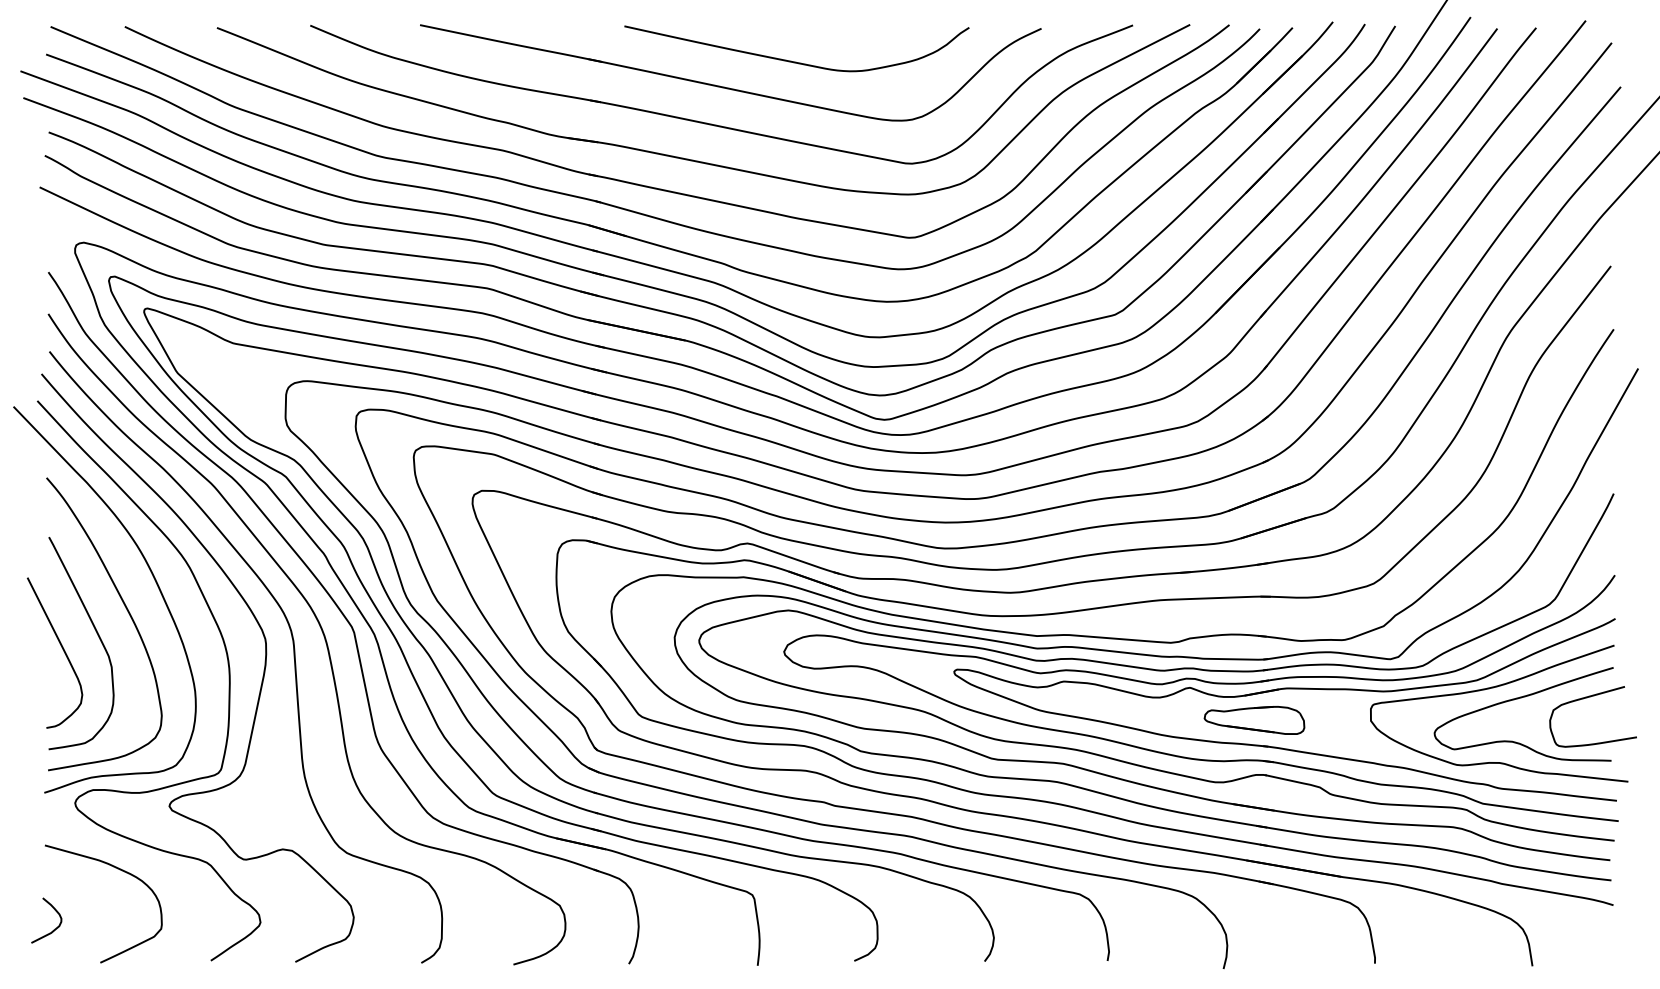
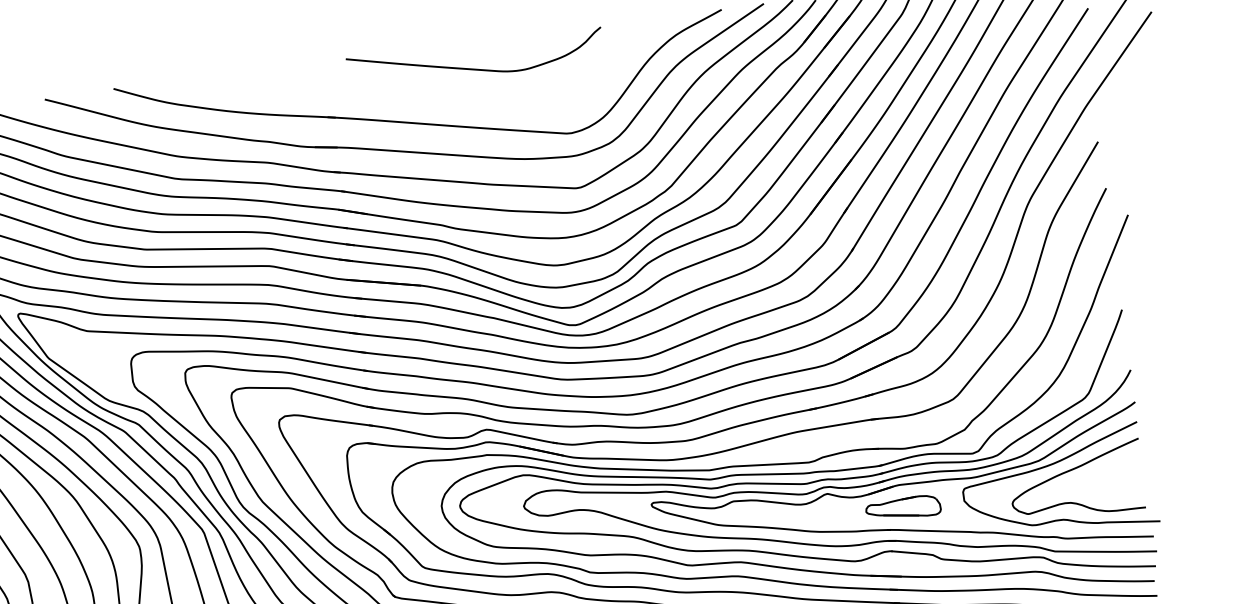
part: (729, 87) -> (429, 94), removed
curve: (1587, 698) -> (1122, 463), removed
part: (1254, 720) -> (903, 508), moved

